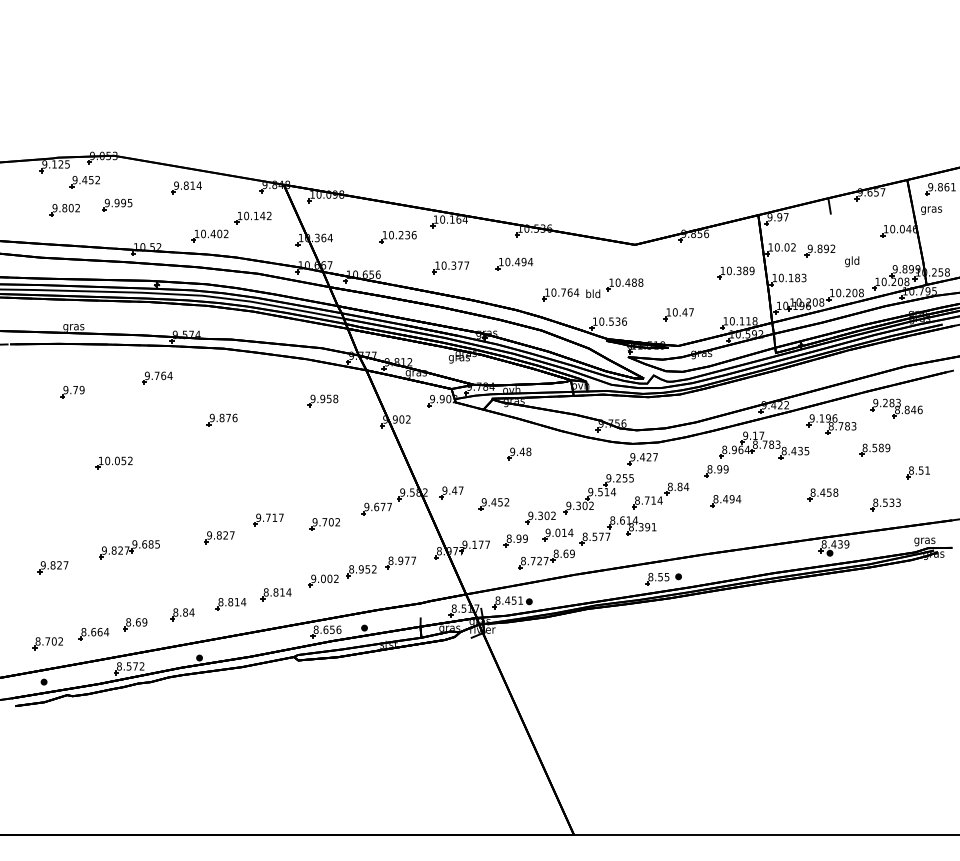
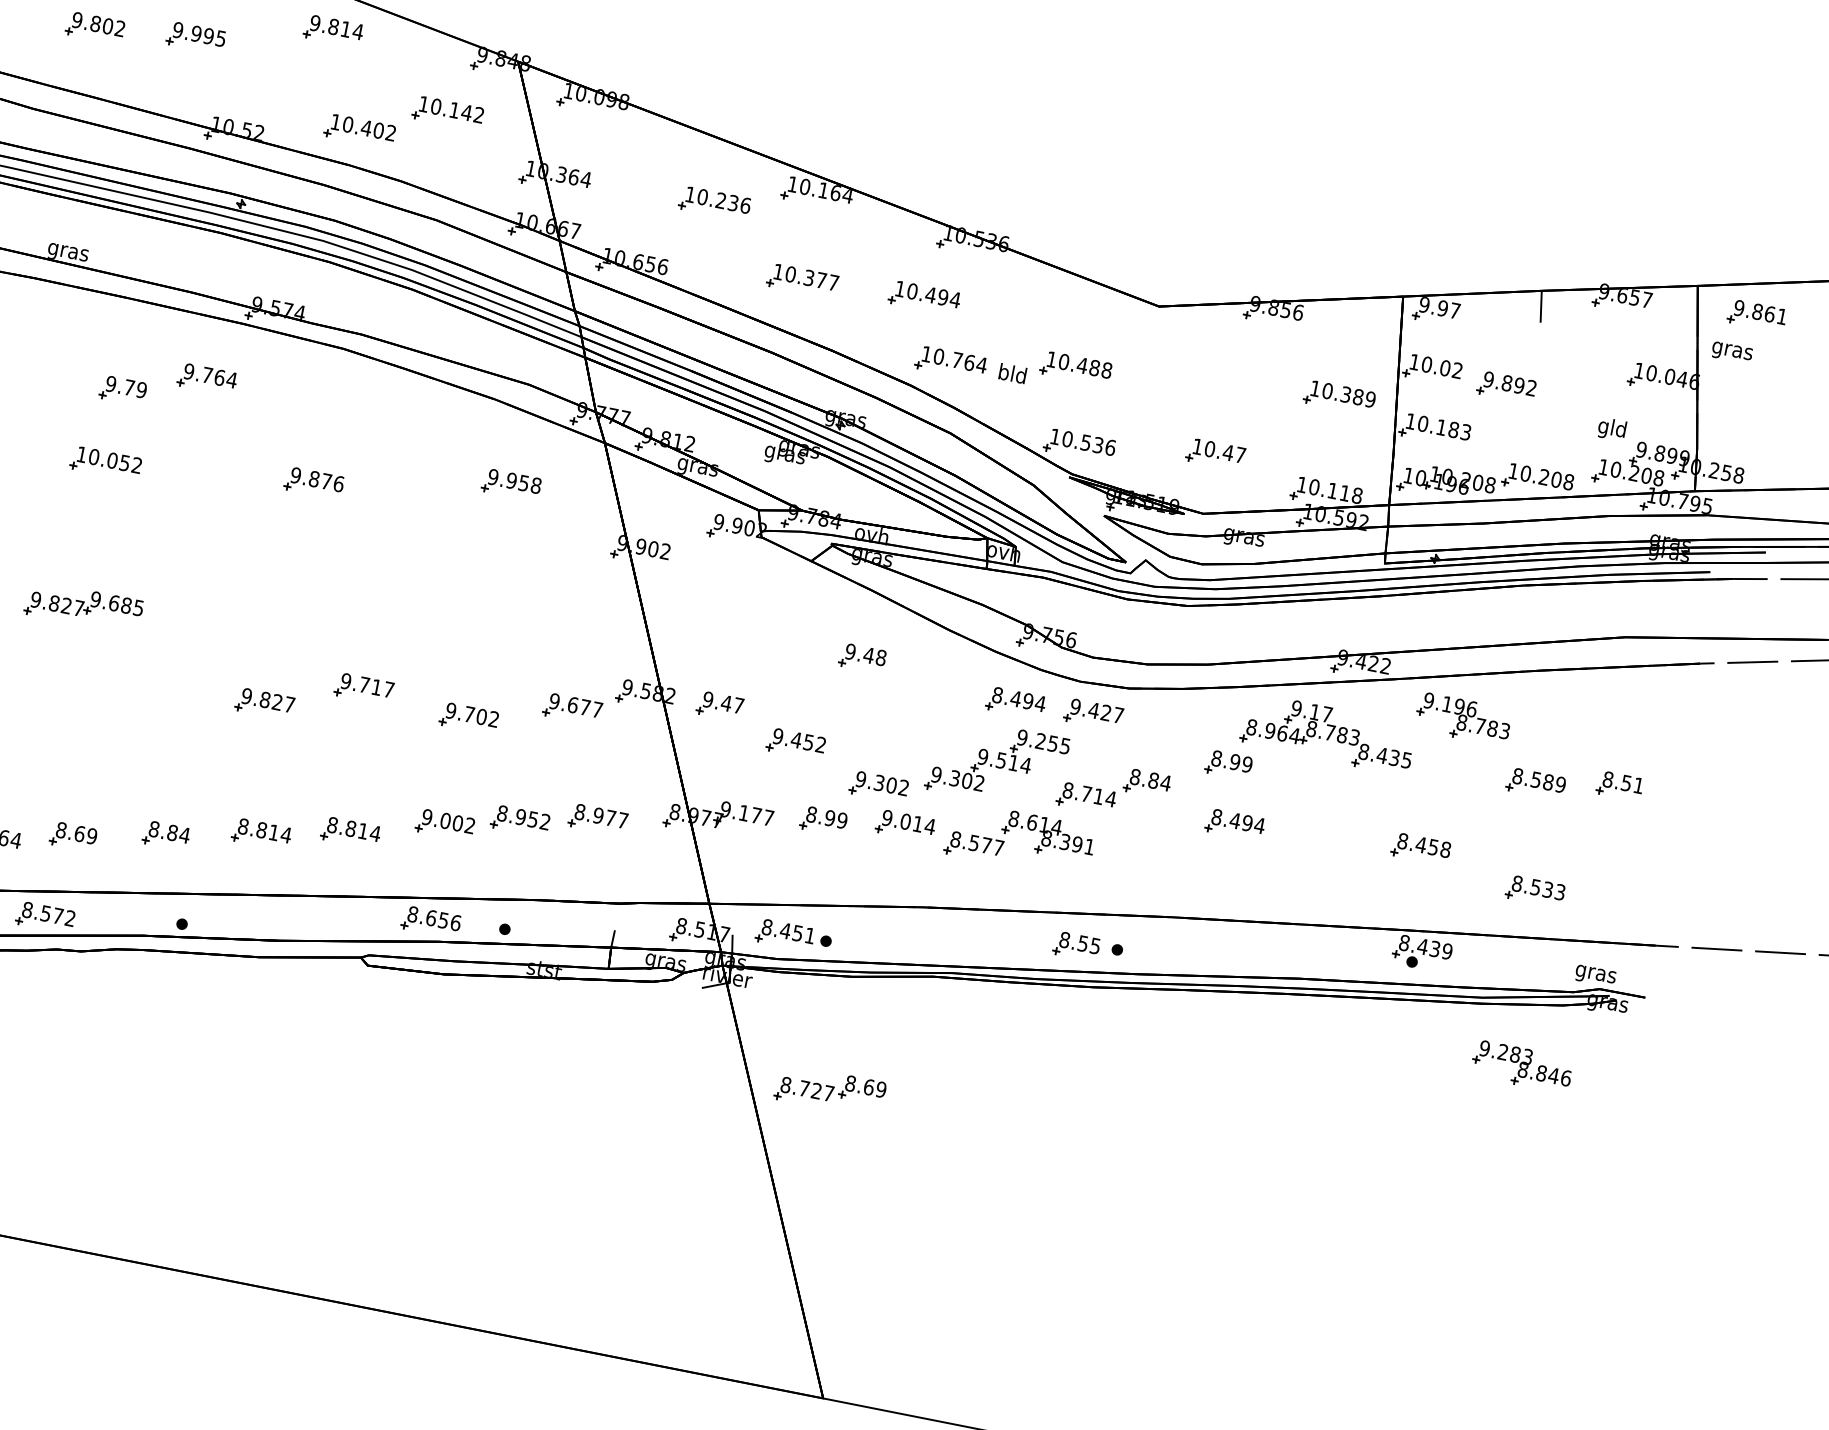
text: (852, 261) -> (1612, 429), moved
part: (592, 289) -> (1013, 365), moved
part: (72, 392) -> (122, 391), moved
part: (896, 408) -> (1521, 1066), moved
part: (601, 461) -> (1014, 703), added
part: (113, 462) -> (104, 462), moved
part: (917, 472) -> (1618, 785), moved
part: (129, 549) -> (83, 607), moved
part: (546, 559) -> (830, 1090), moved

